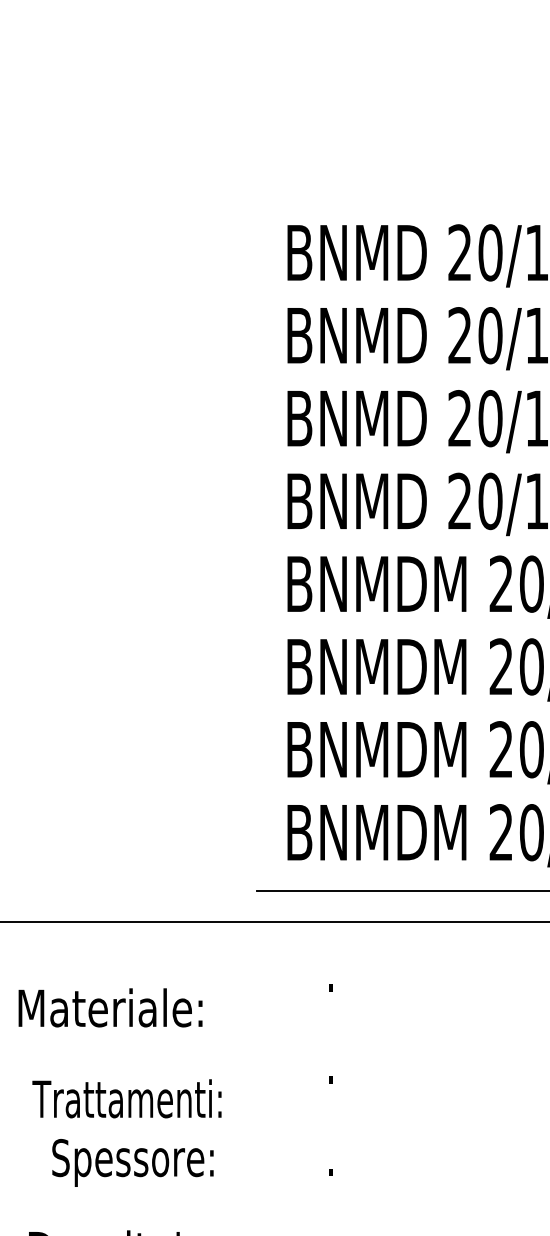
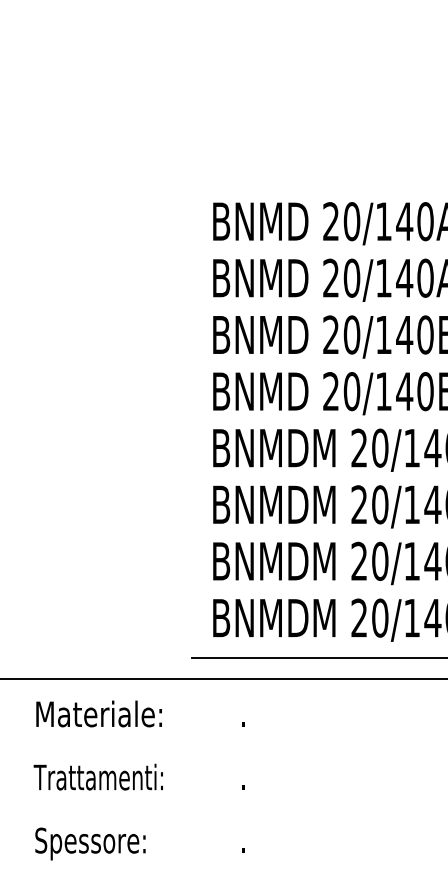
text: (109, 1007) -> (98, 713), moved
text: (125, 1097) -> (97, 776), moved
text: (132, 1162) -> (90, 843), moved

